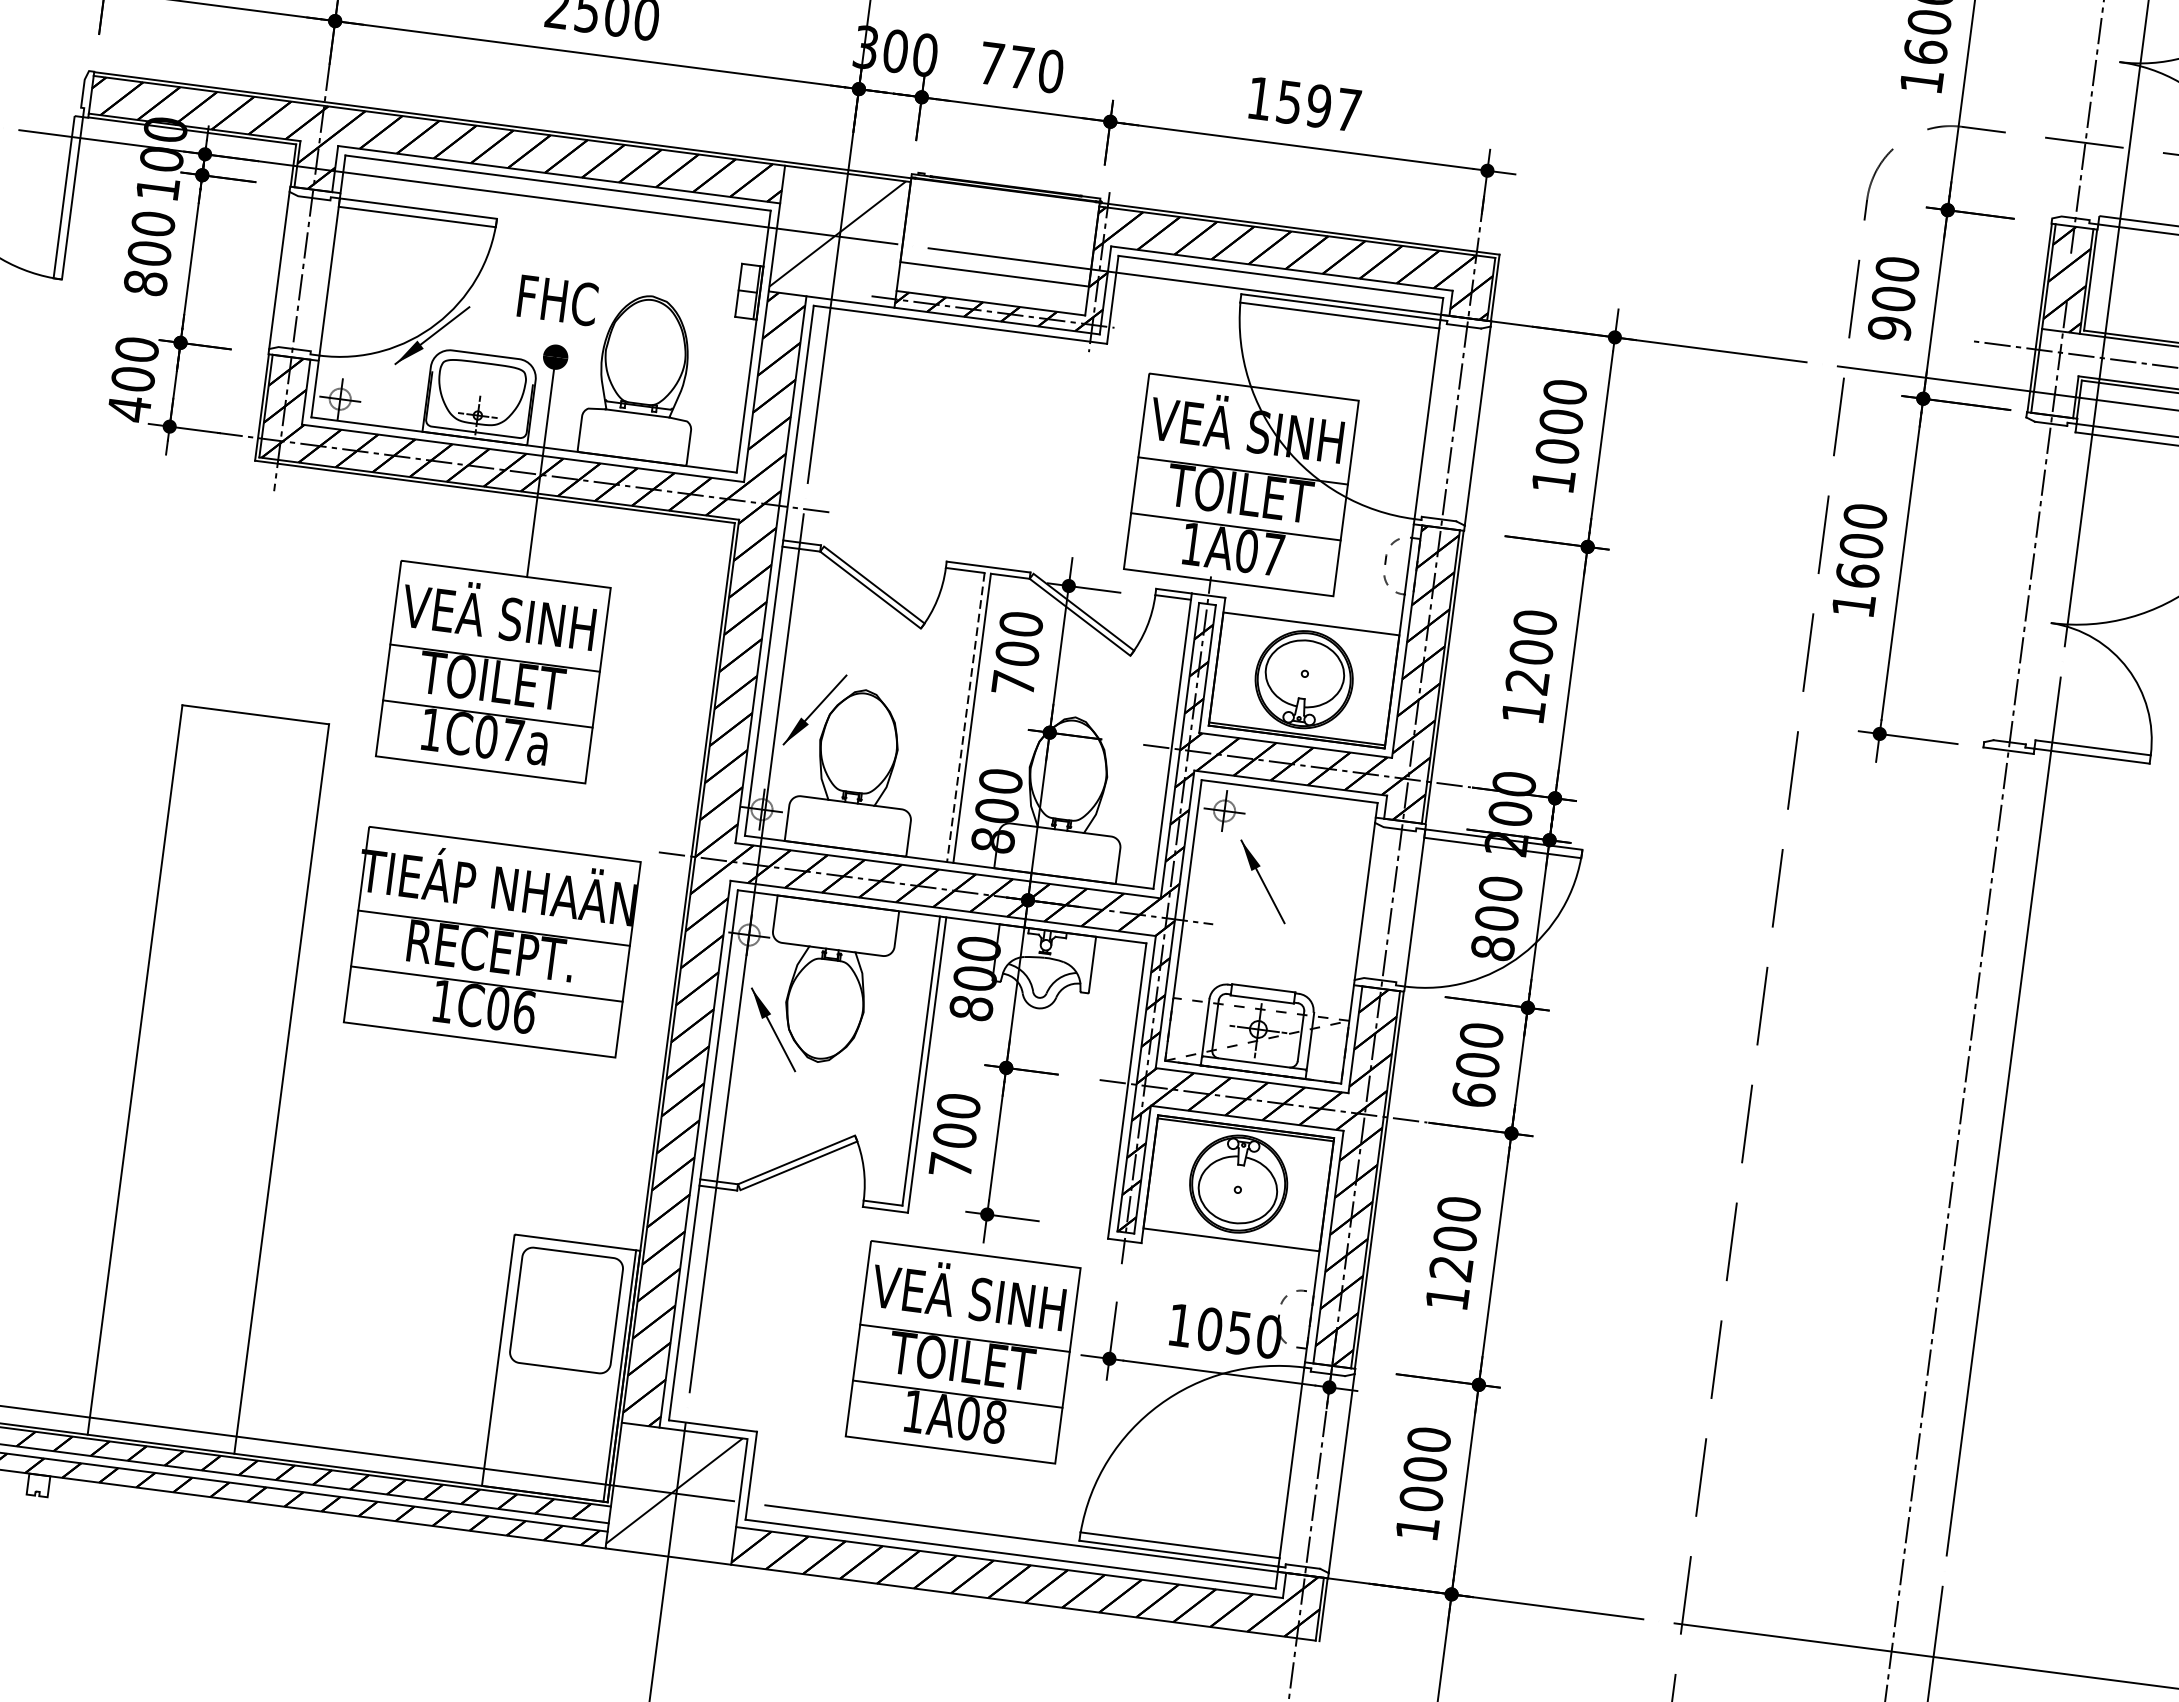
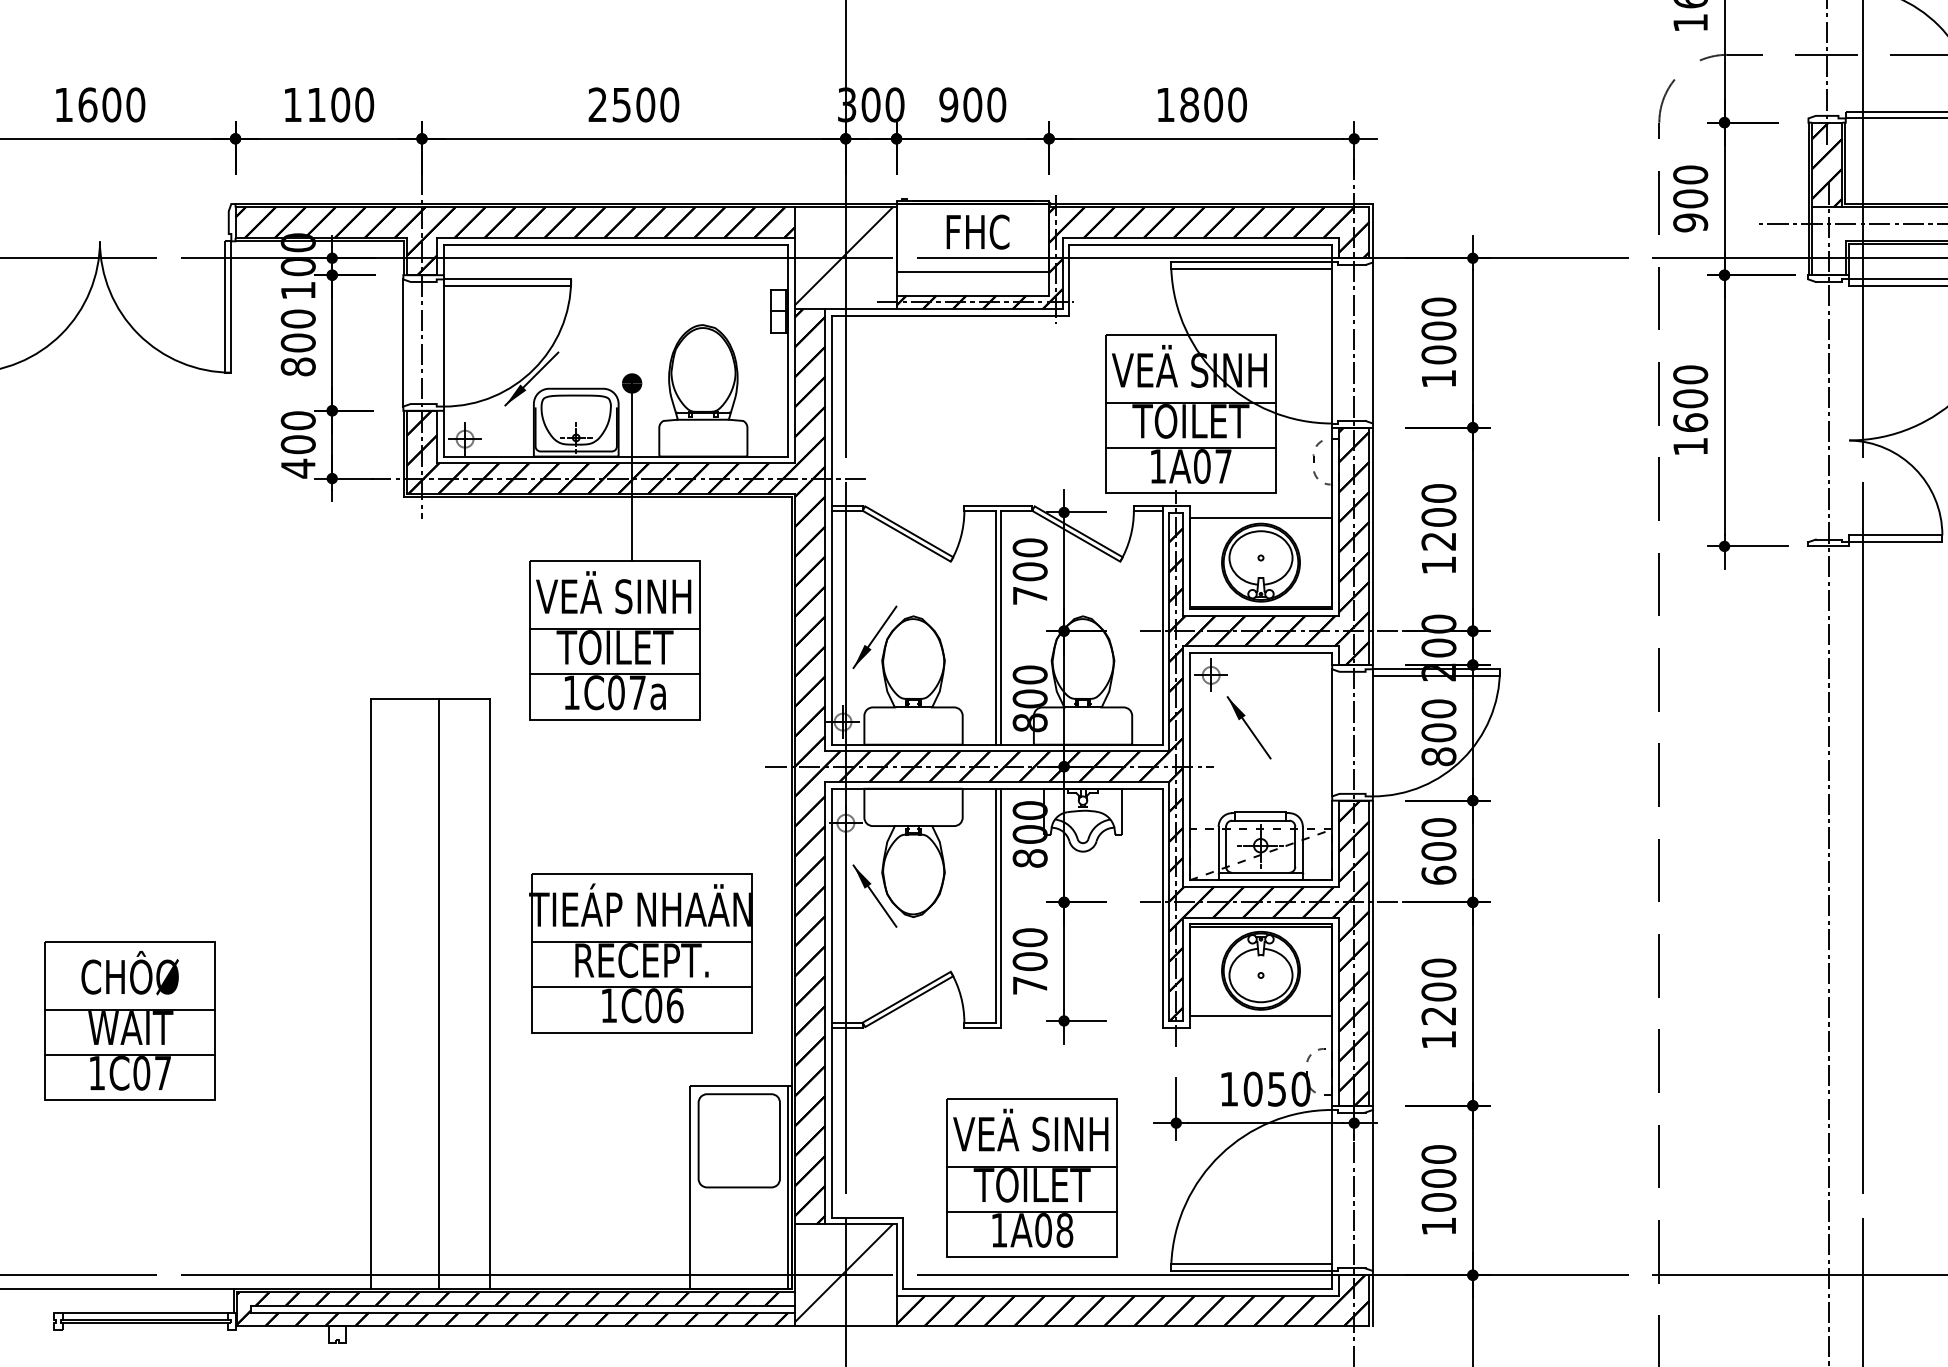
text: (1006, 65) -> (960, 104), 770 -> 900
text: (1319, 105) -> (1213, 104), 1597 -> 1800
text: (557, 299) -> (977, 231), moved
line: (965, 717) -> (995, 627), dashed -> solid
part: (490, 941) -> (640, 953), moved
line: (218, 1080) -> (438, 993), added
part: (962, 1351) -> (1031, 1177), moved

